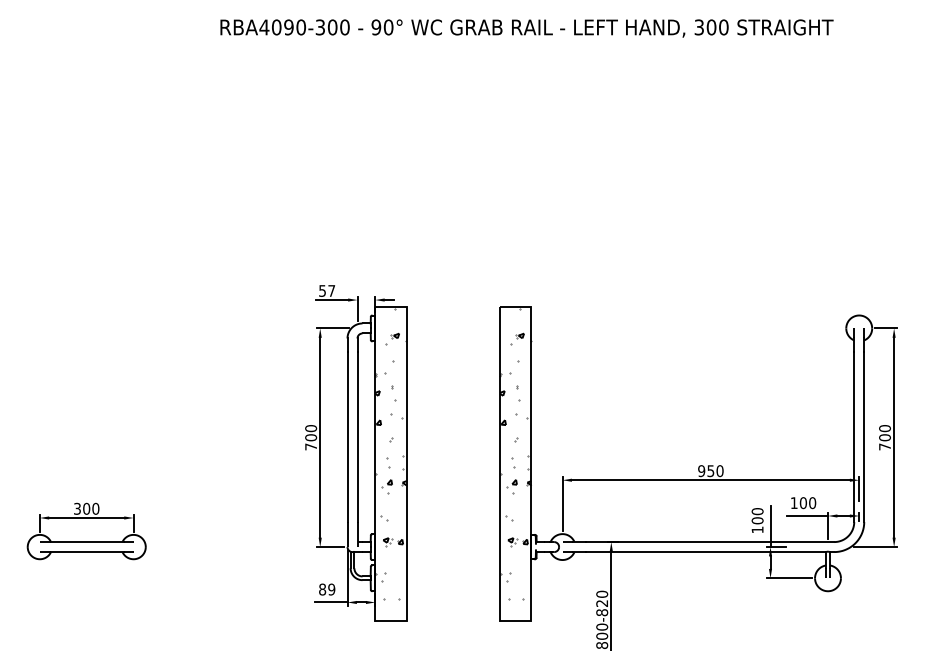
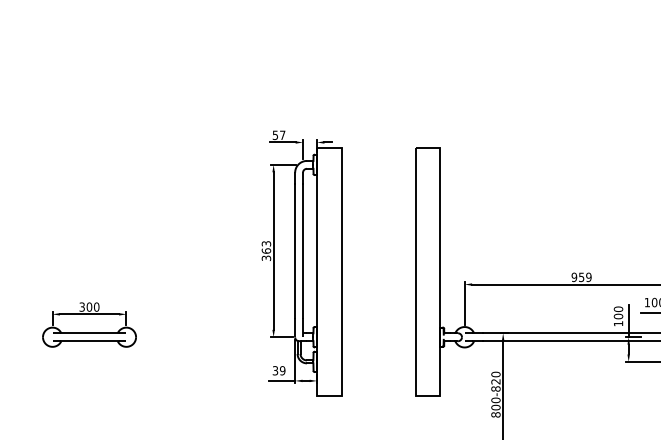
text: (311, 437) -> (266, 250), 700 -> 363
hatch: (390, 464) -> (329, 272), removed
hatch: (515, 464) -> (427, 272), removed
text: (719, 471) -> (588, 277), 950 -> 959
text: (322, 589) -> (275, 370), 89 -> 39

